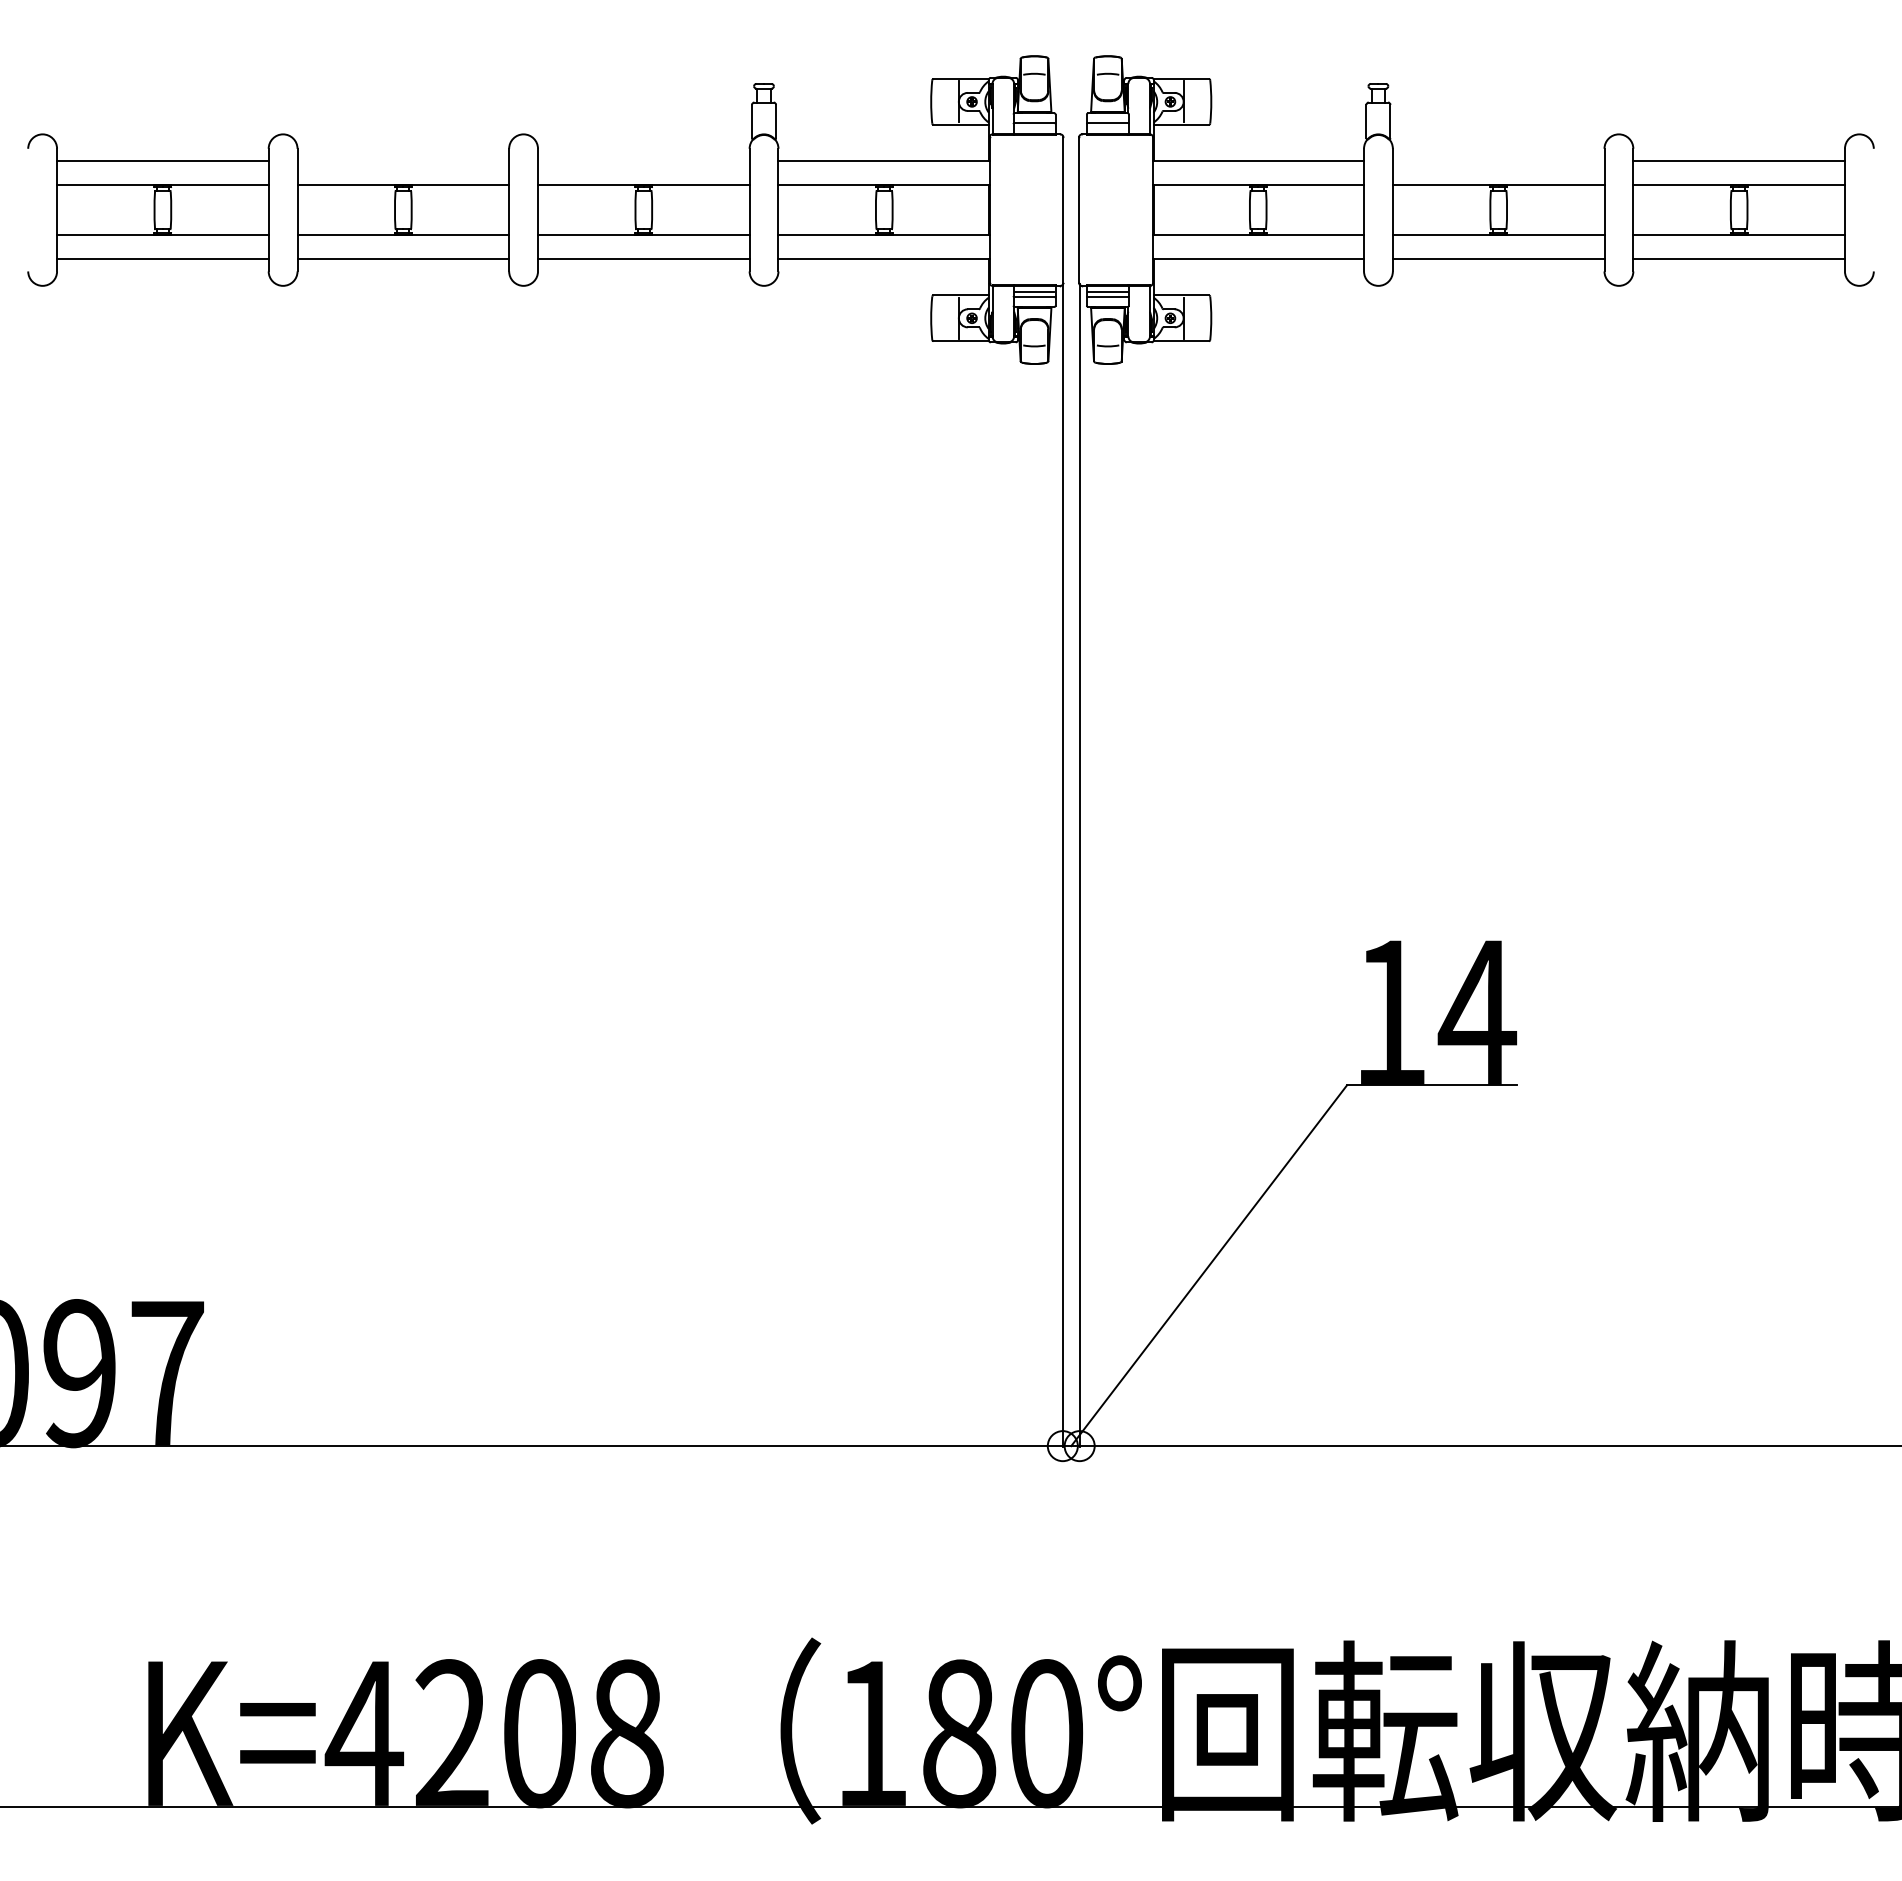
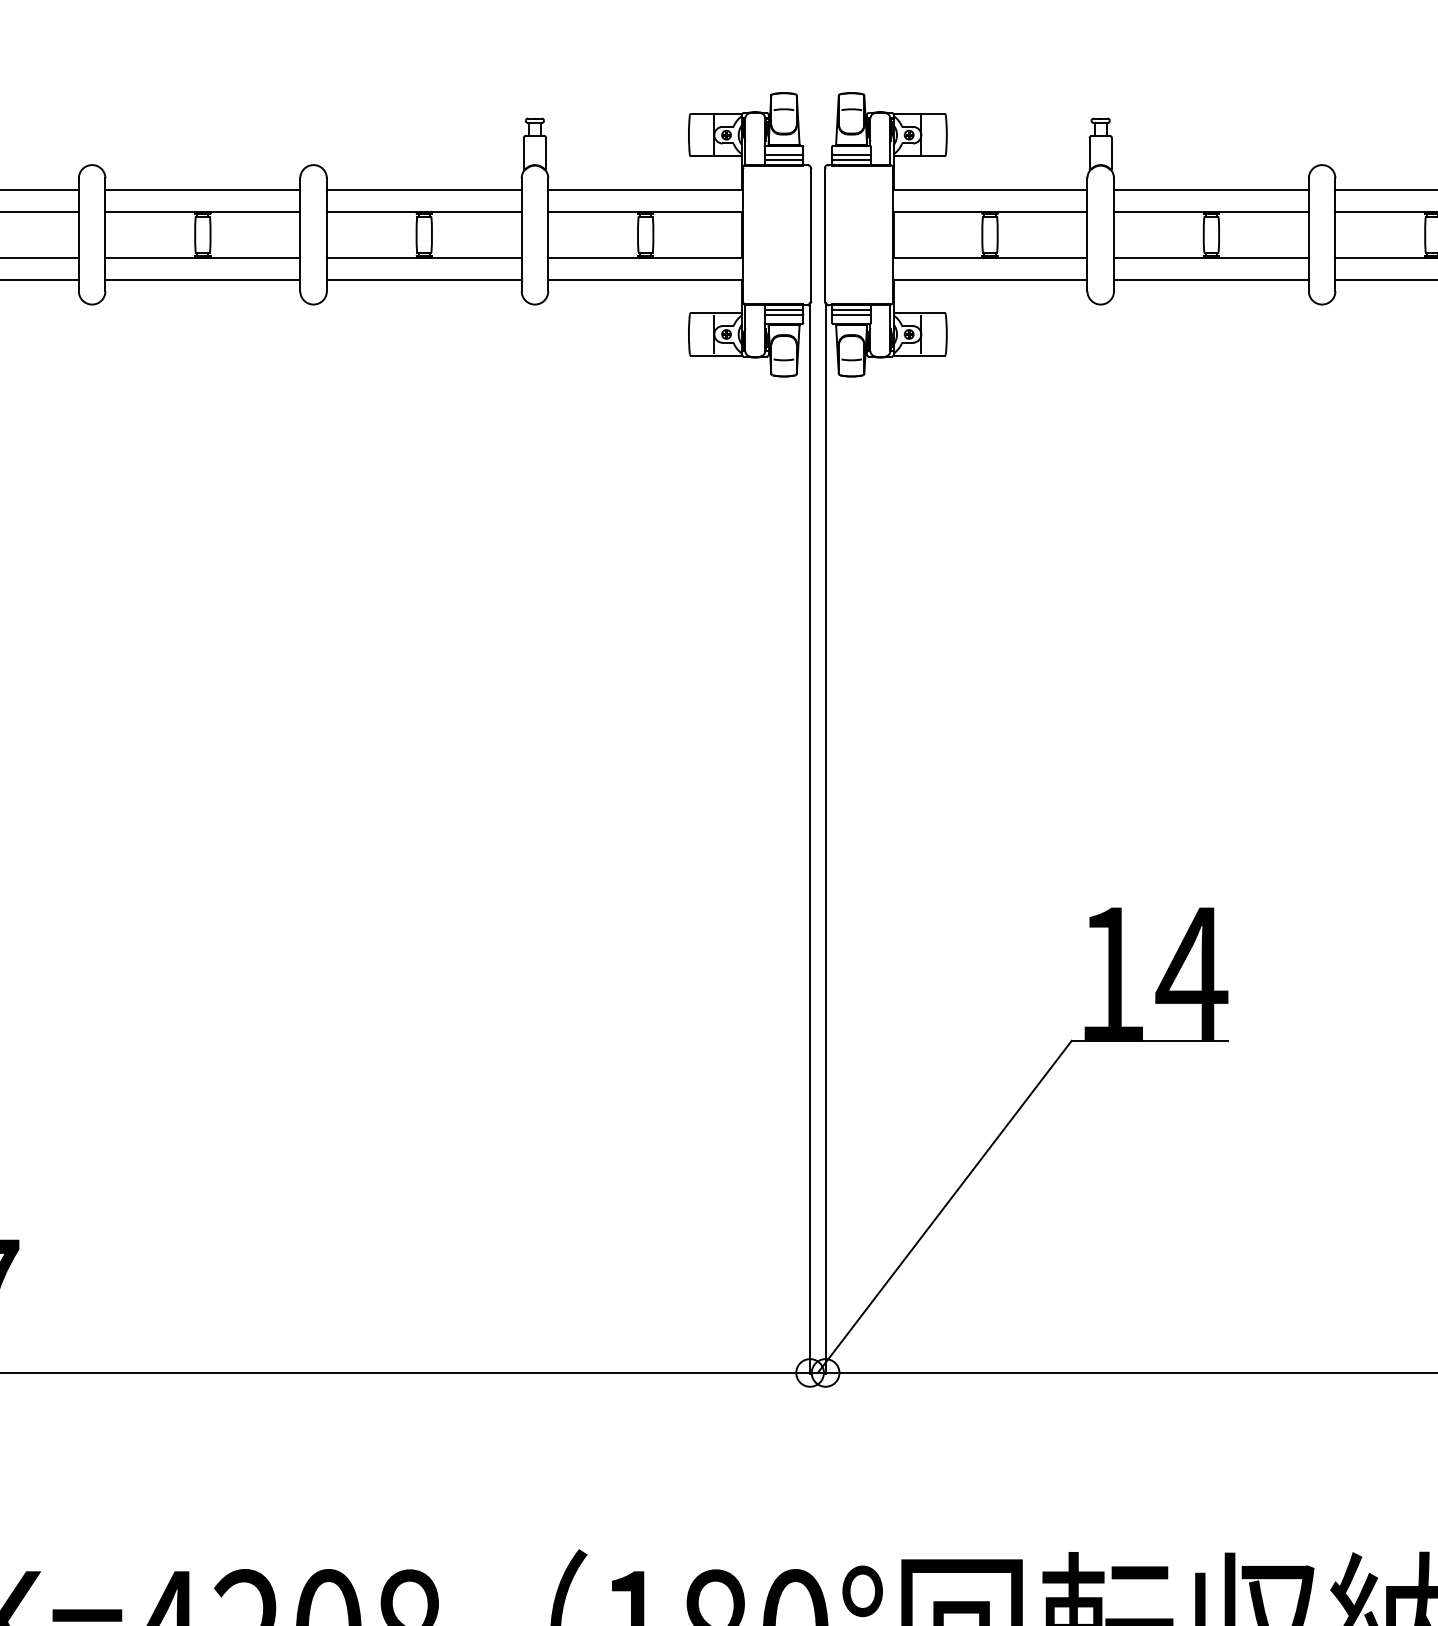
line: (1034, 128) -> (784, 159), added
line: (1107, 128) -> (851, 159), added
line: (403, 161) -> (202, 190), added
line: (643, 161) -> (423, 190), added
line: (1498, 161) -> (1211, 190), added

